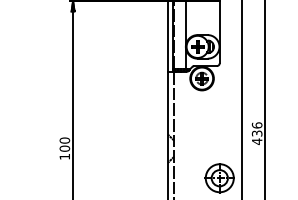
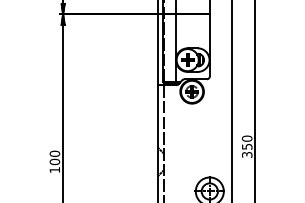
text: (256, 133) -> (246, 146), 436 -> 350

